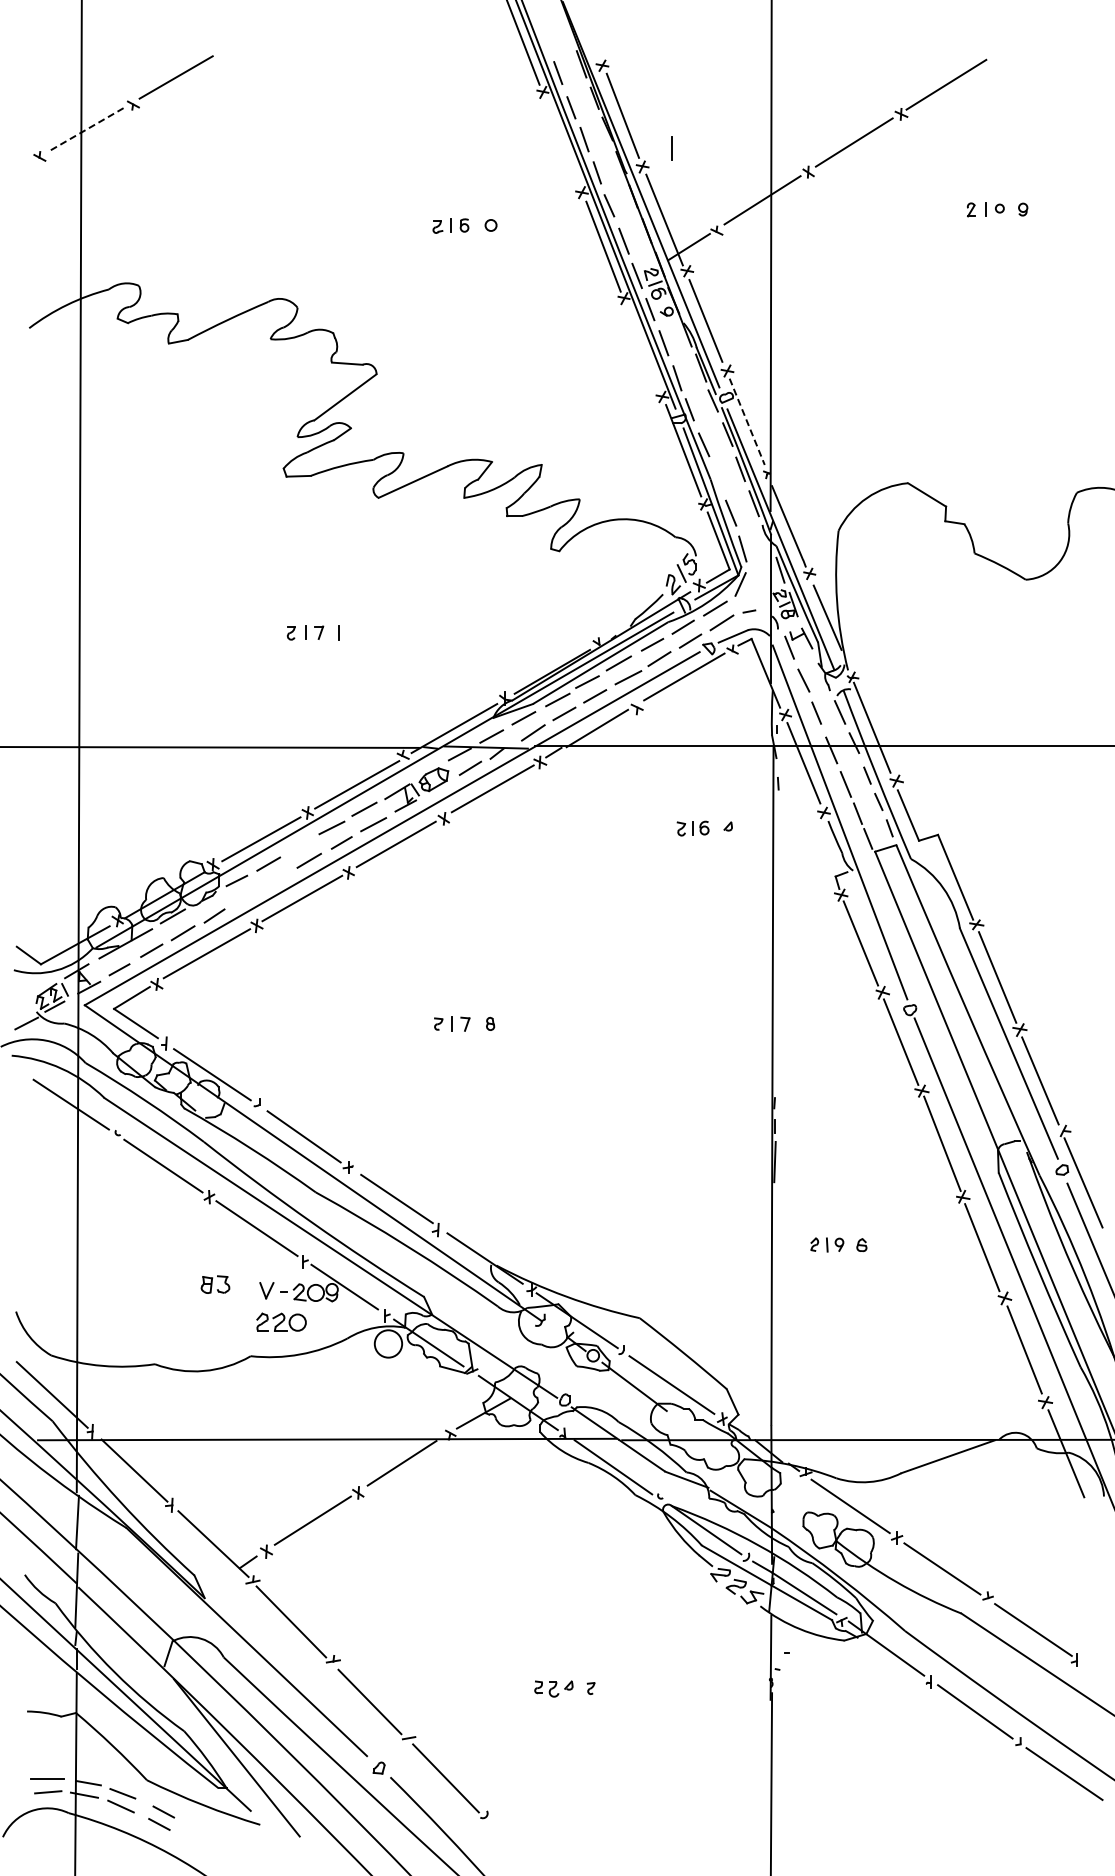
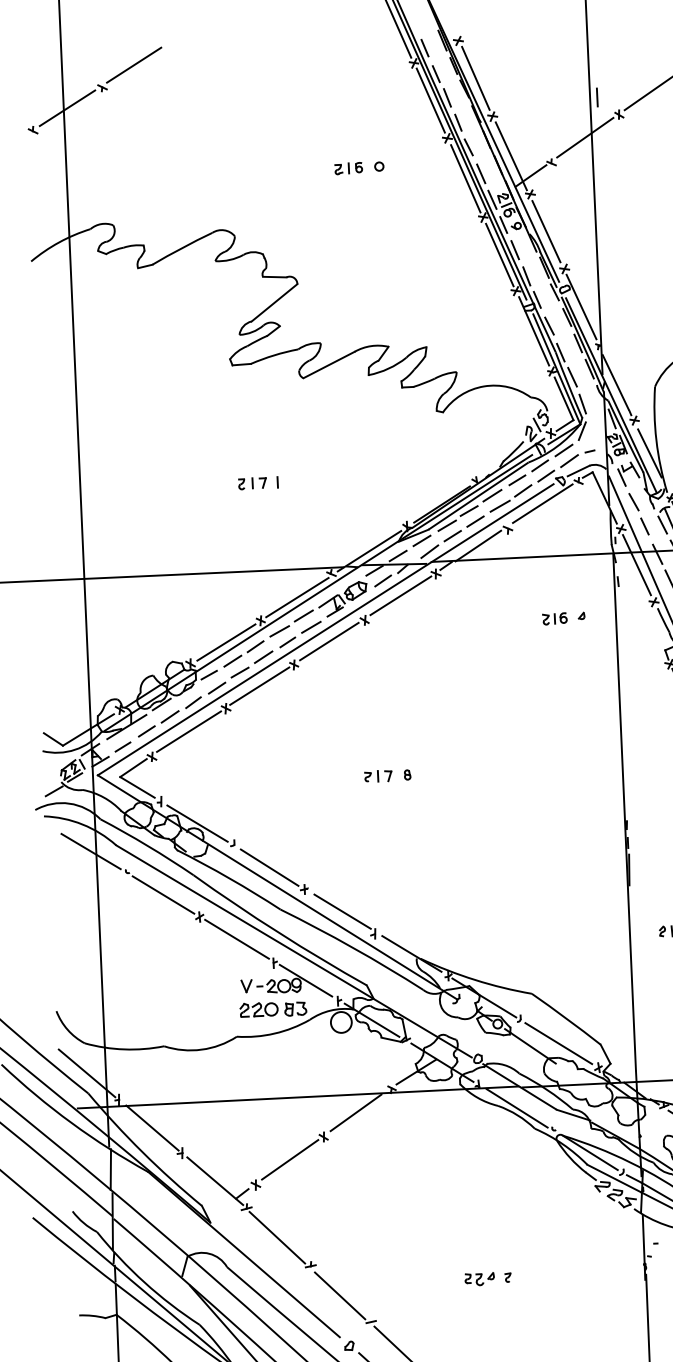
line: (85, 130) -> (66, 108), dashed -> solid
line: (562, 141) -> (430, 100), added
line: (671, 148) -> (597, 97), moved
line: (643, 348) -> (499, 254), added
line: (747, 421) -> (581, 306), dashed -> solid
line: (716, 480) -> (560, 352), added
line: (299, 846) -> (255, 646), added
line: (277, 879) -> (240, 672), added
line: (246, 898) -> (217, 688), added
part: (215, 1284) -> (295, 1008), moved

